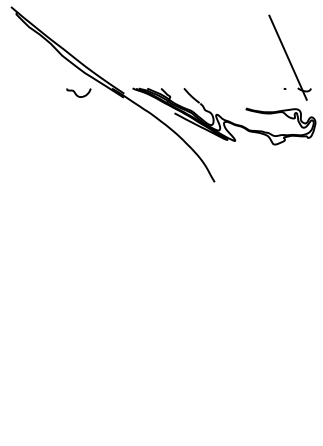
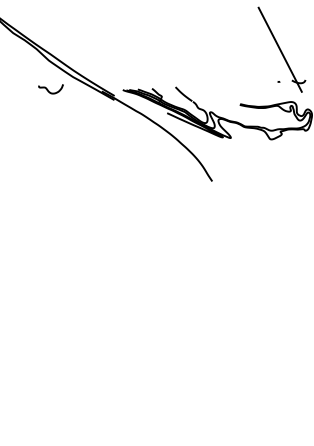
curve: (76, 93) -> (48, 90), moved

